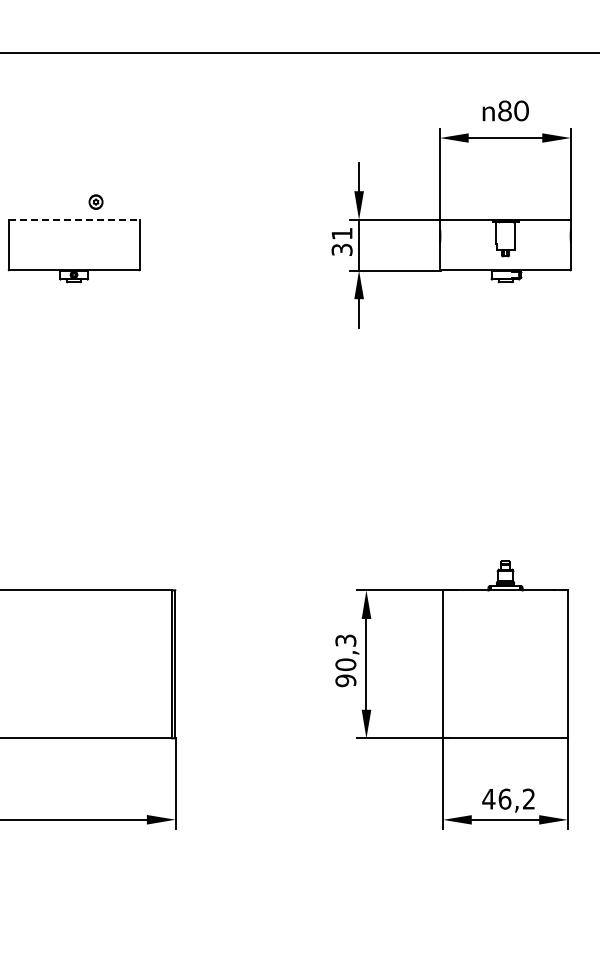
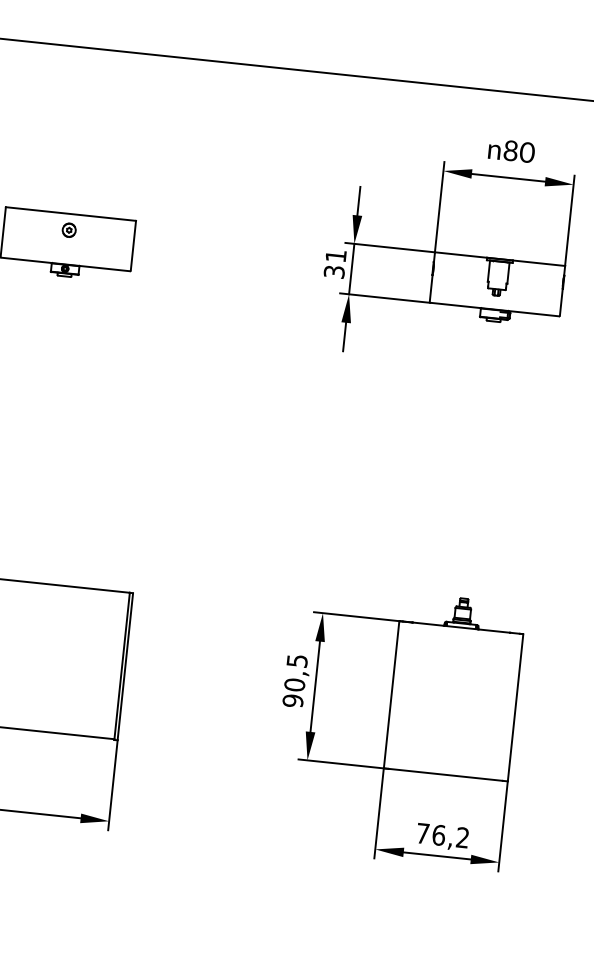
part: (95, 201) -> (68, 229), moved
line: (74, 219) -> (71, 213), dashed -> solid
text: (345, 640) -> (296, 660), 90,3 -> 90,5
text: (488, 799) -> (422, 833), 46,2 -> 76,2

